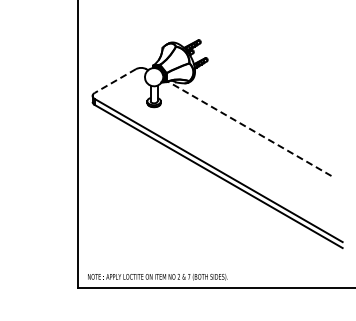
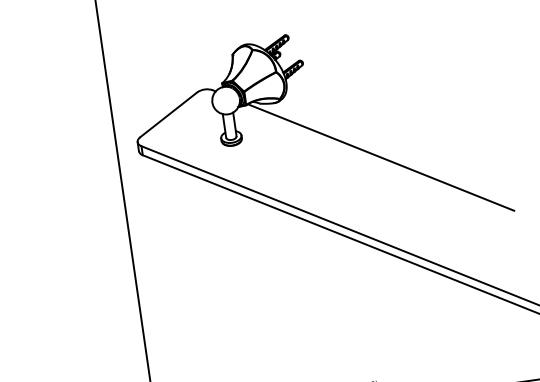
line: (115, 81) -> (169, 115), dashed -> solid
line: (249, 128) -> (380, 157), dashed -> solid

